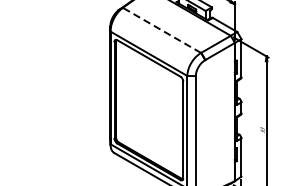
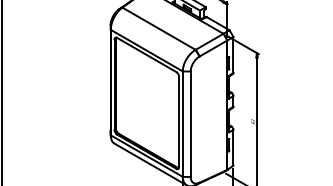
line: (161, 30) -> (158, 28), dashed -> solid

